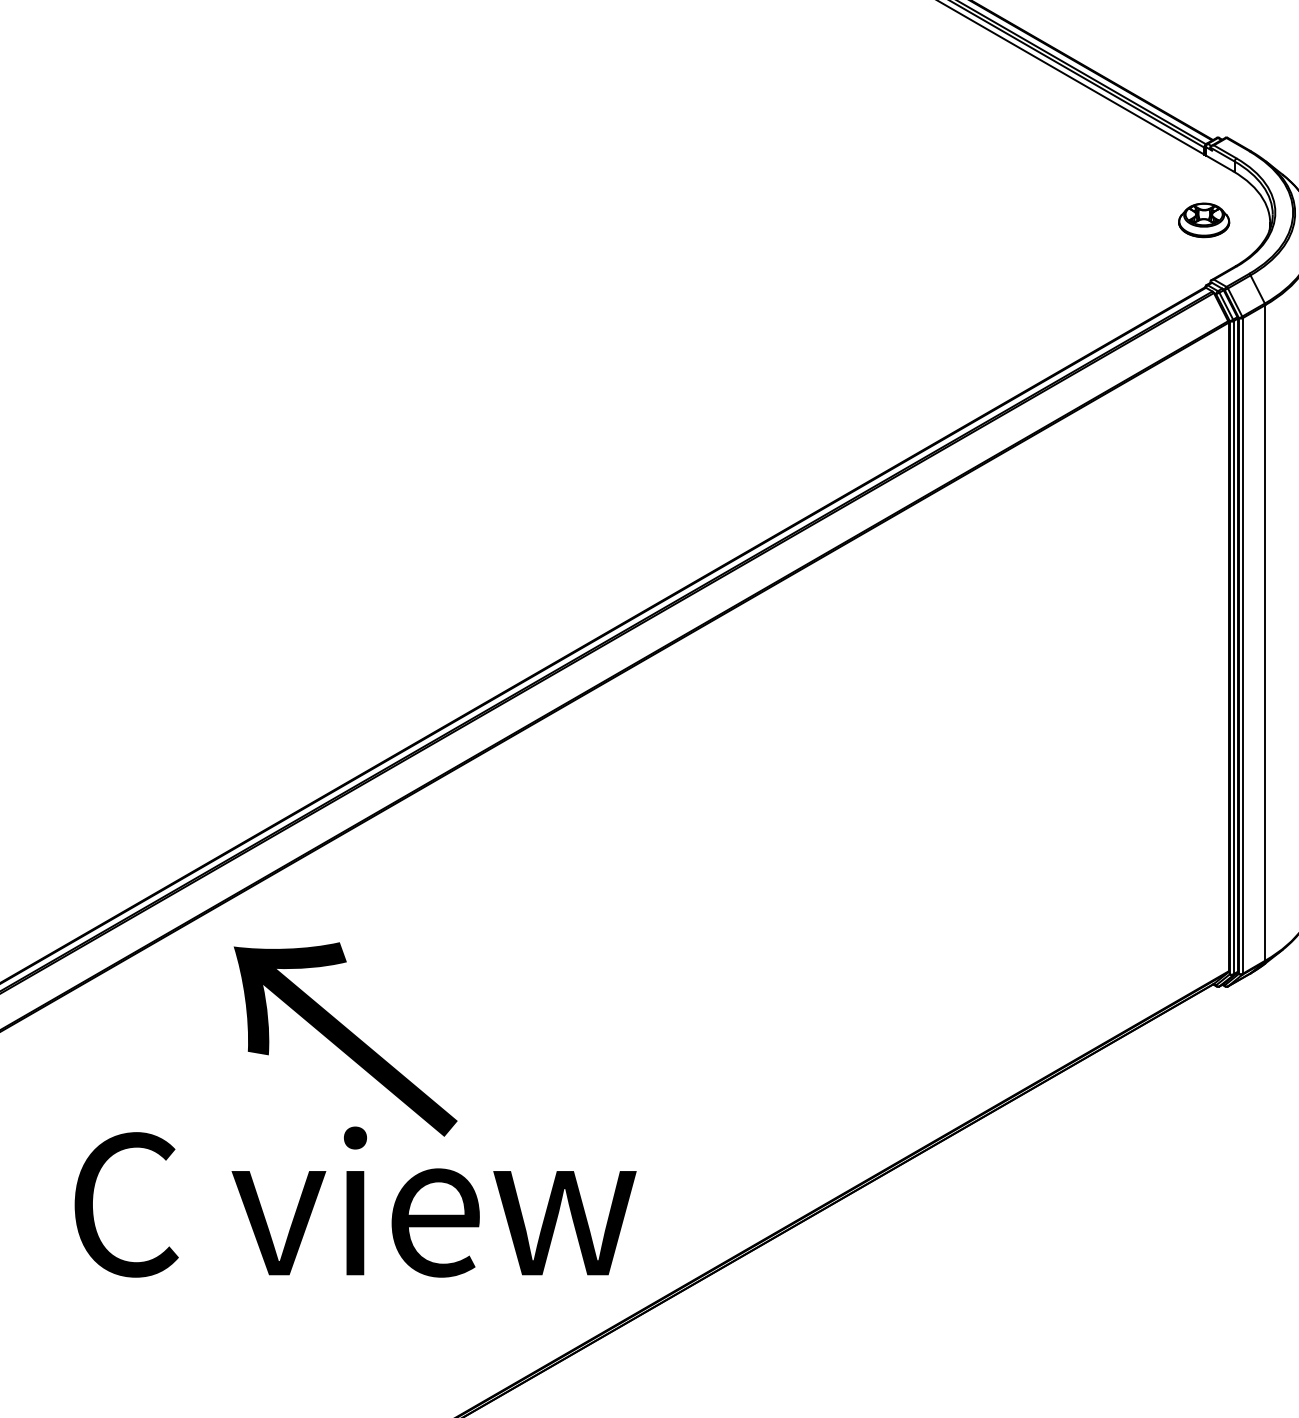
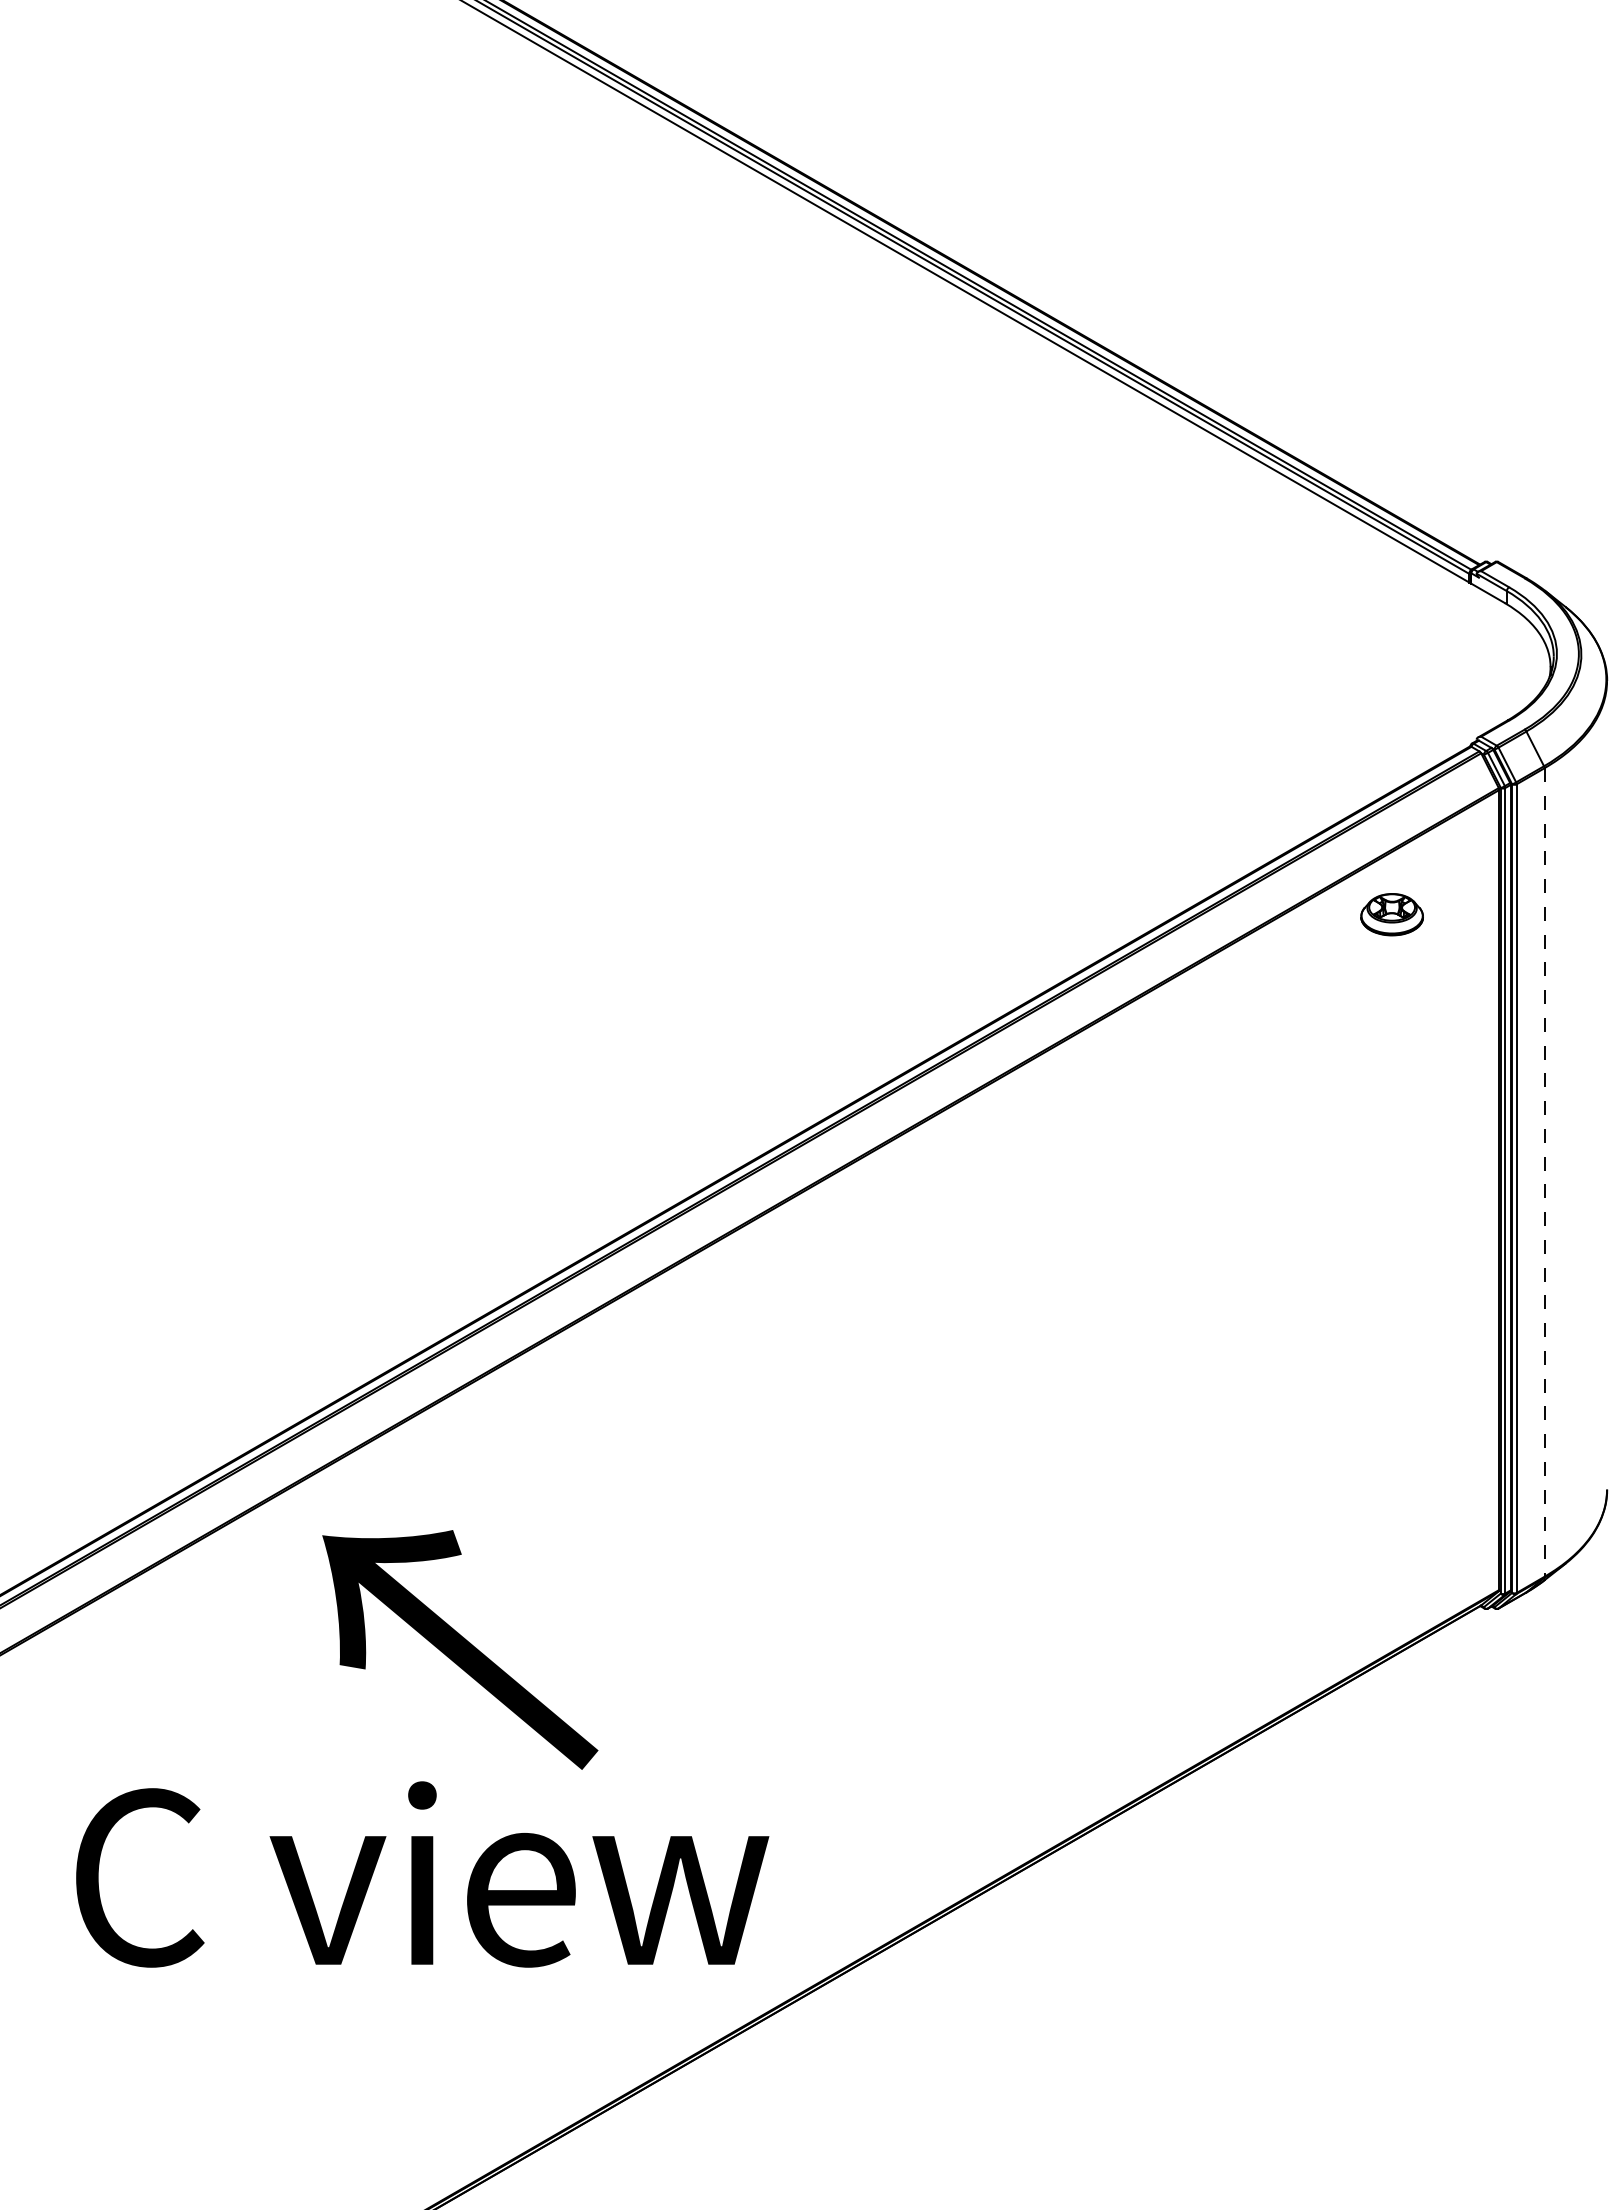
part: (1203, 220) -> (1391, 914), moved
line: (1265, 632) -> (1544, 1172), solid -> dashed
text: (345, 1039) -> (460, 1649), moved

